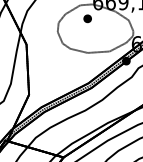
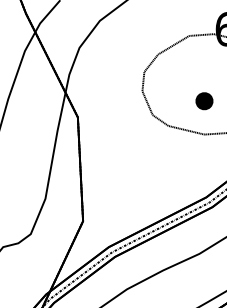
part: (87, 18) -> (204, 100), moved

